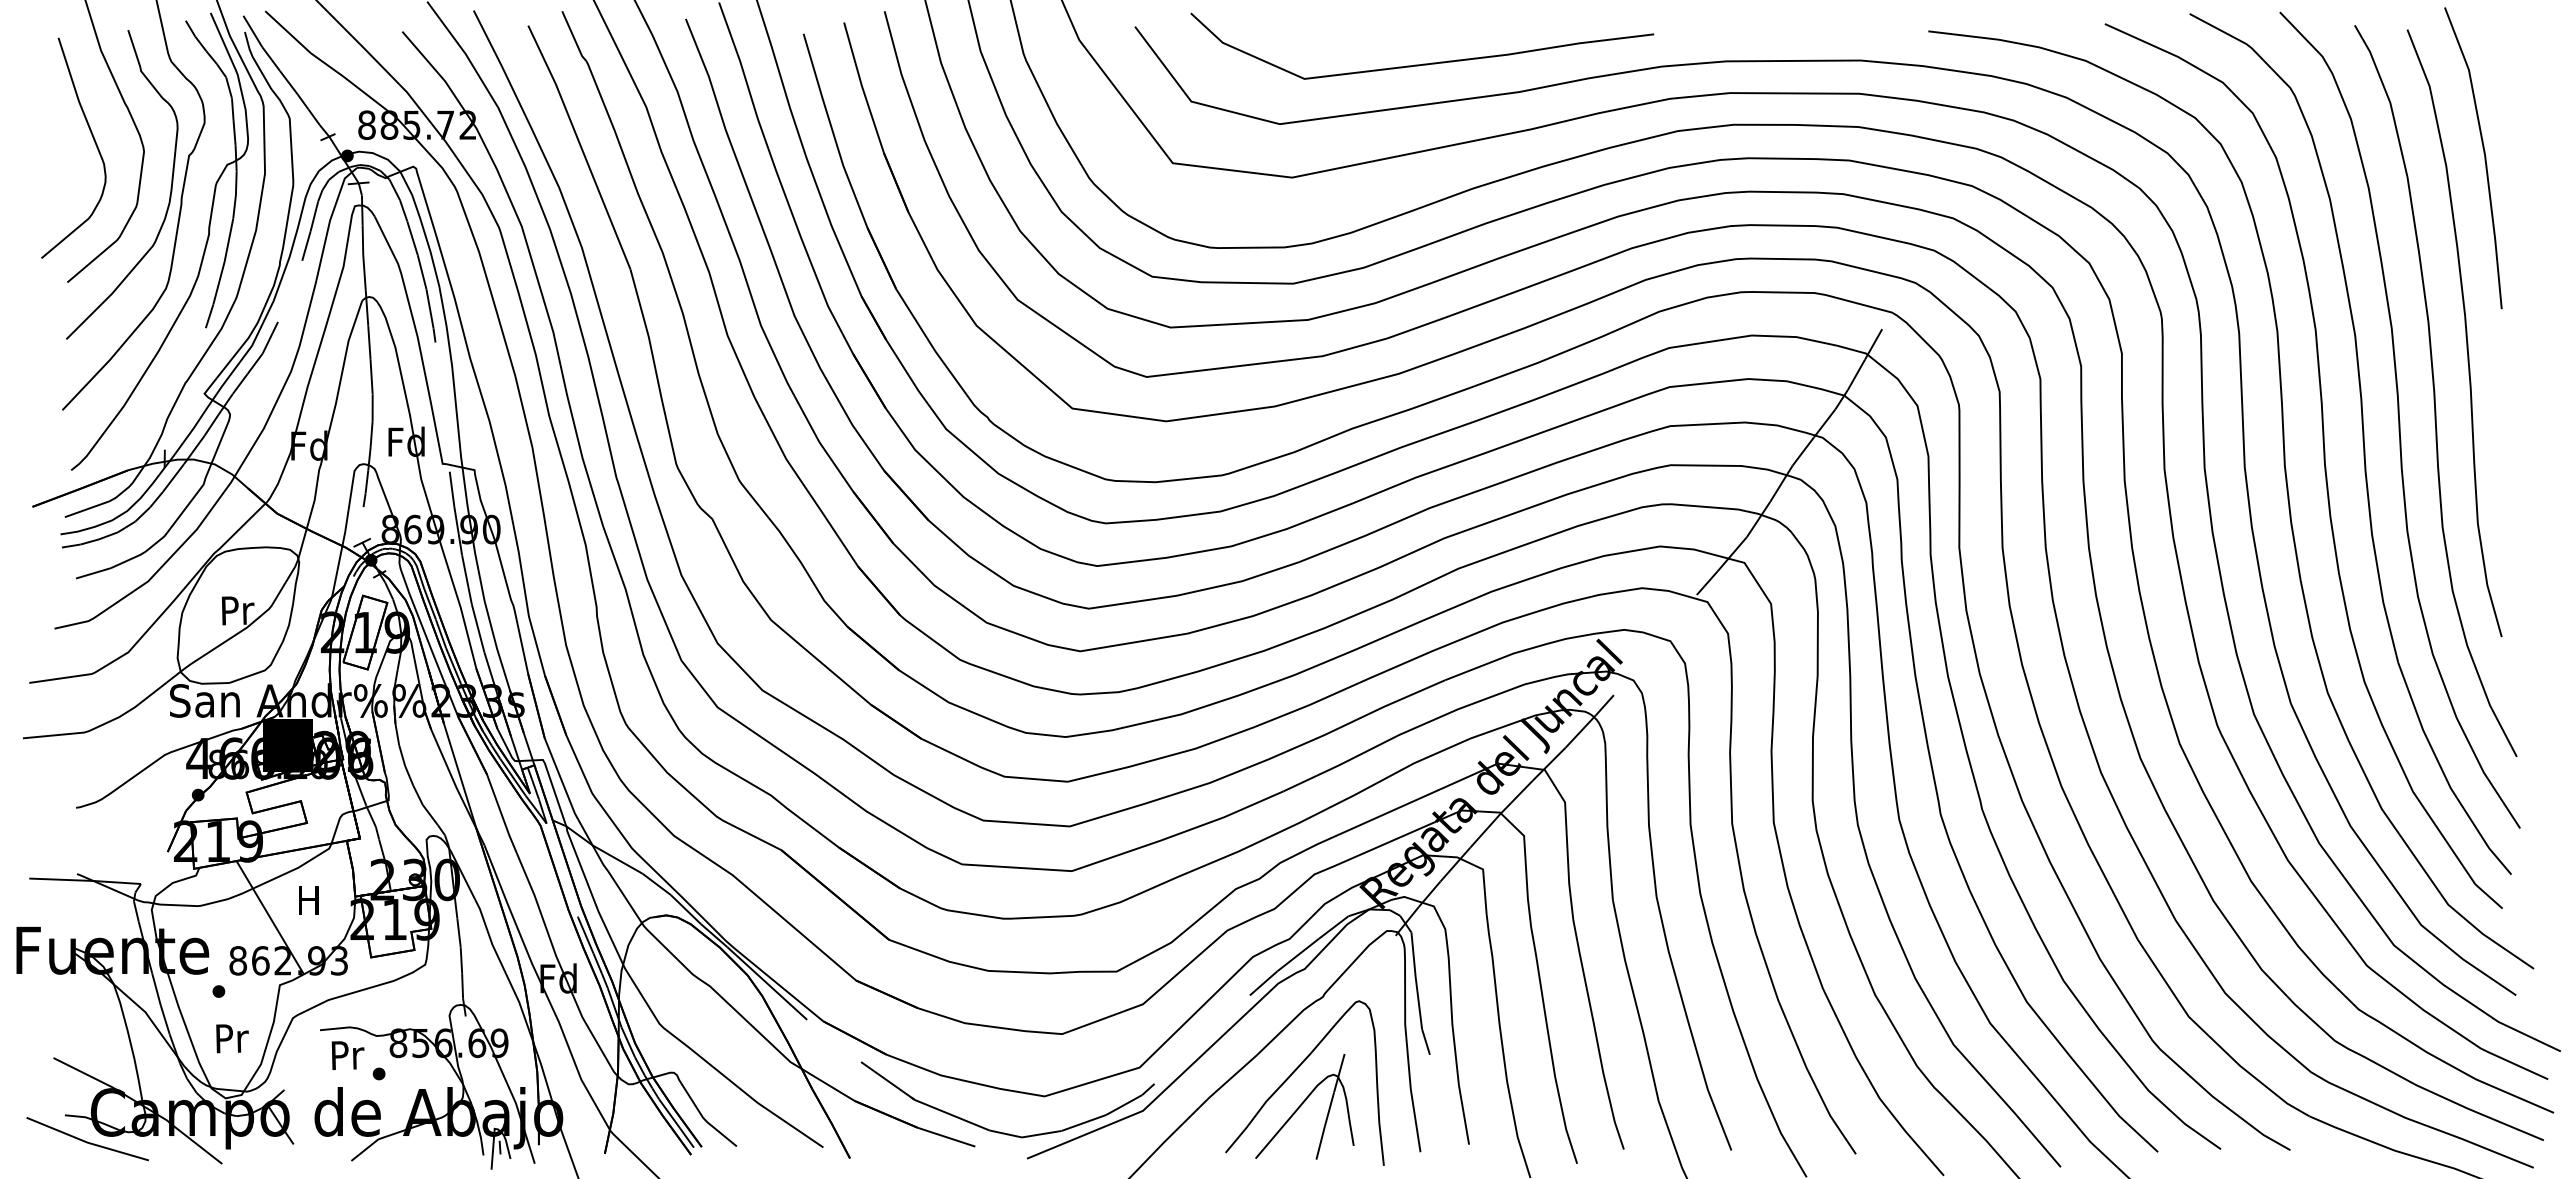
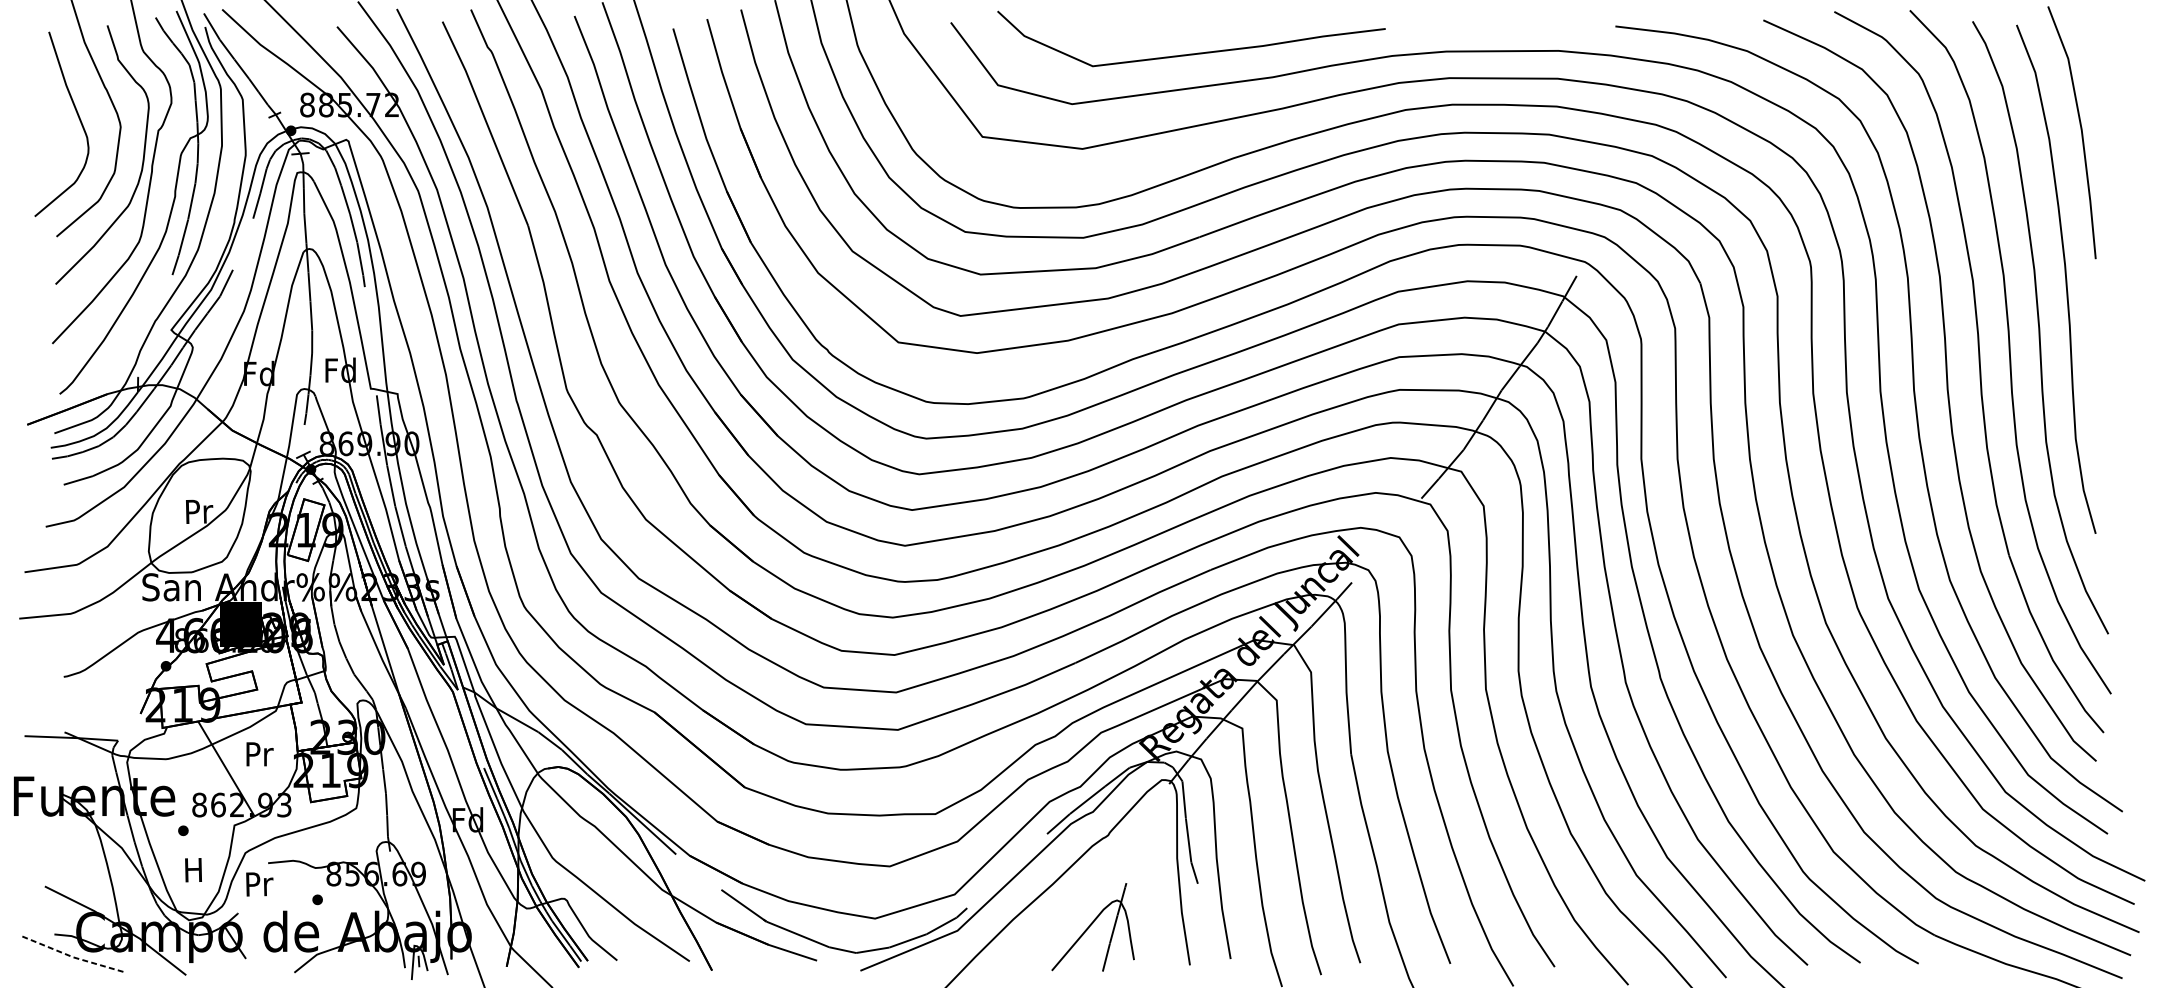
text: (310, 900) -> (260, 754), H -> Pr
text: (232, 1038) -> (194, 870), Pr -> H
text: (347, 1055) -> (259, 884), moved
curve: (1294, 1072) -> (1084, 898), removed
line: (87, 1142) -> (73, 957), solid -> dashed

